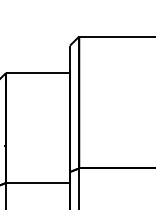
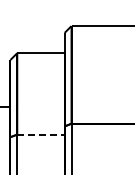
line: (38, 182) -> (41, 134), solid -> dashed

